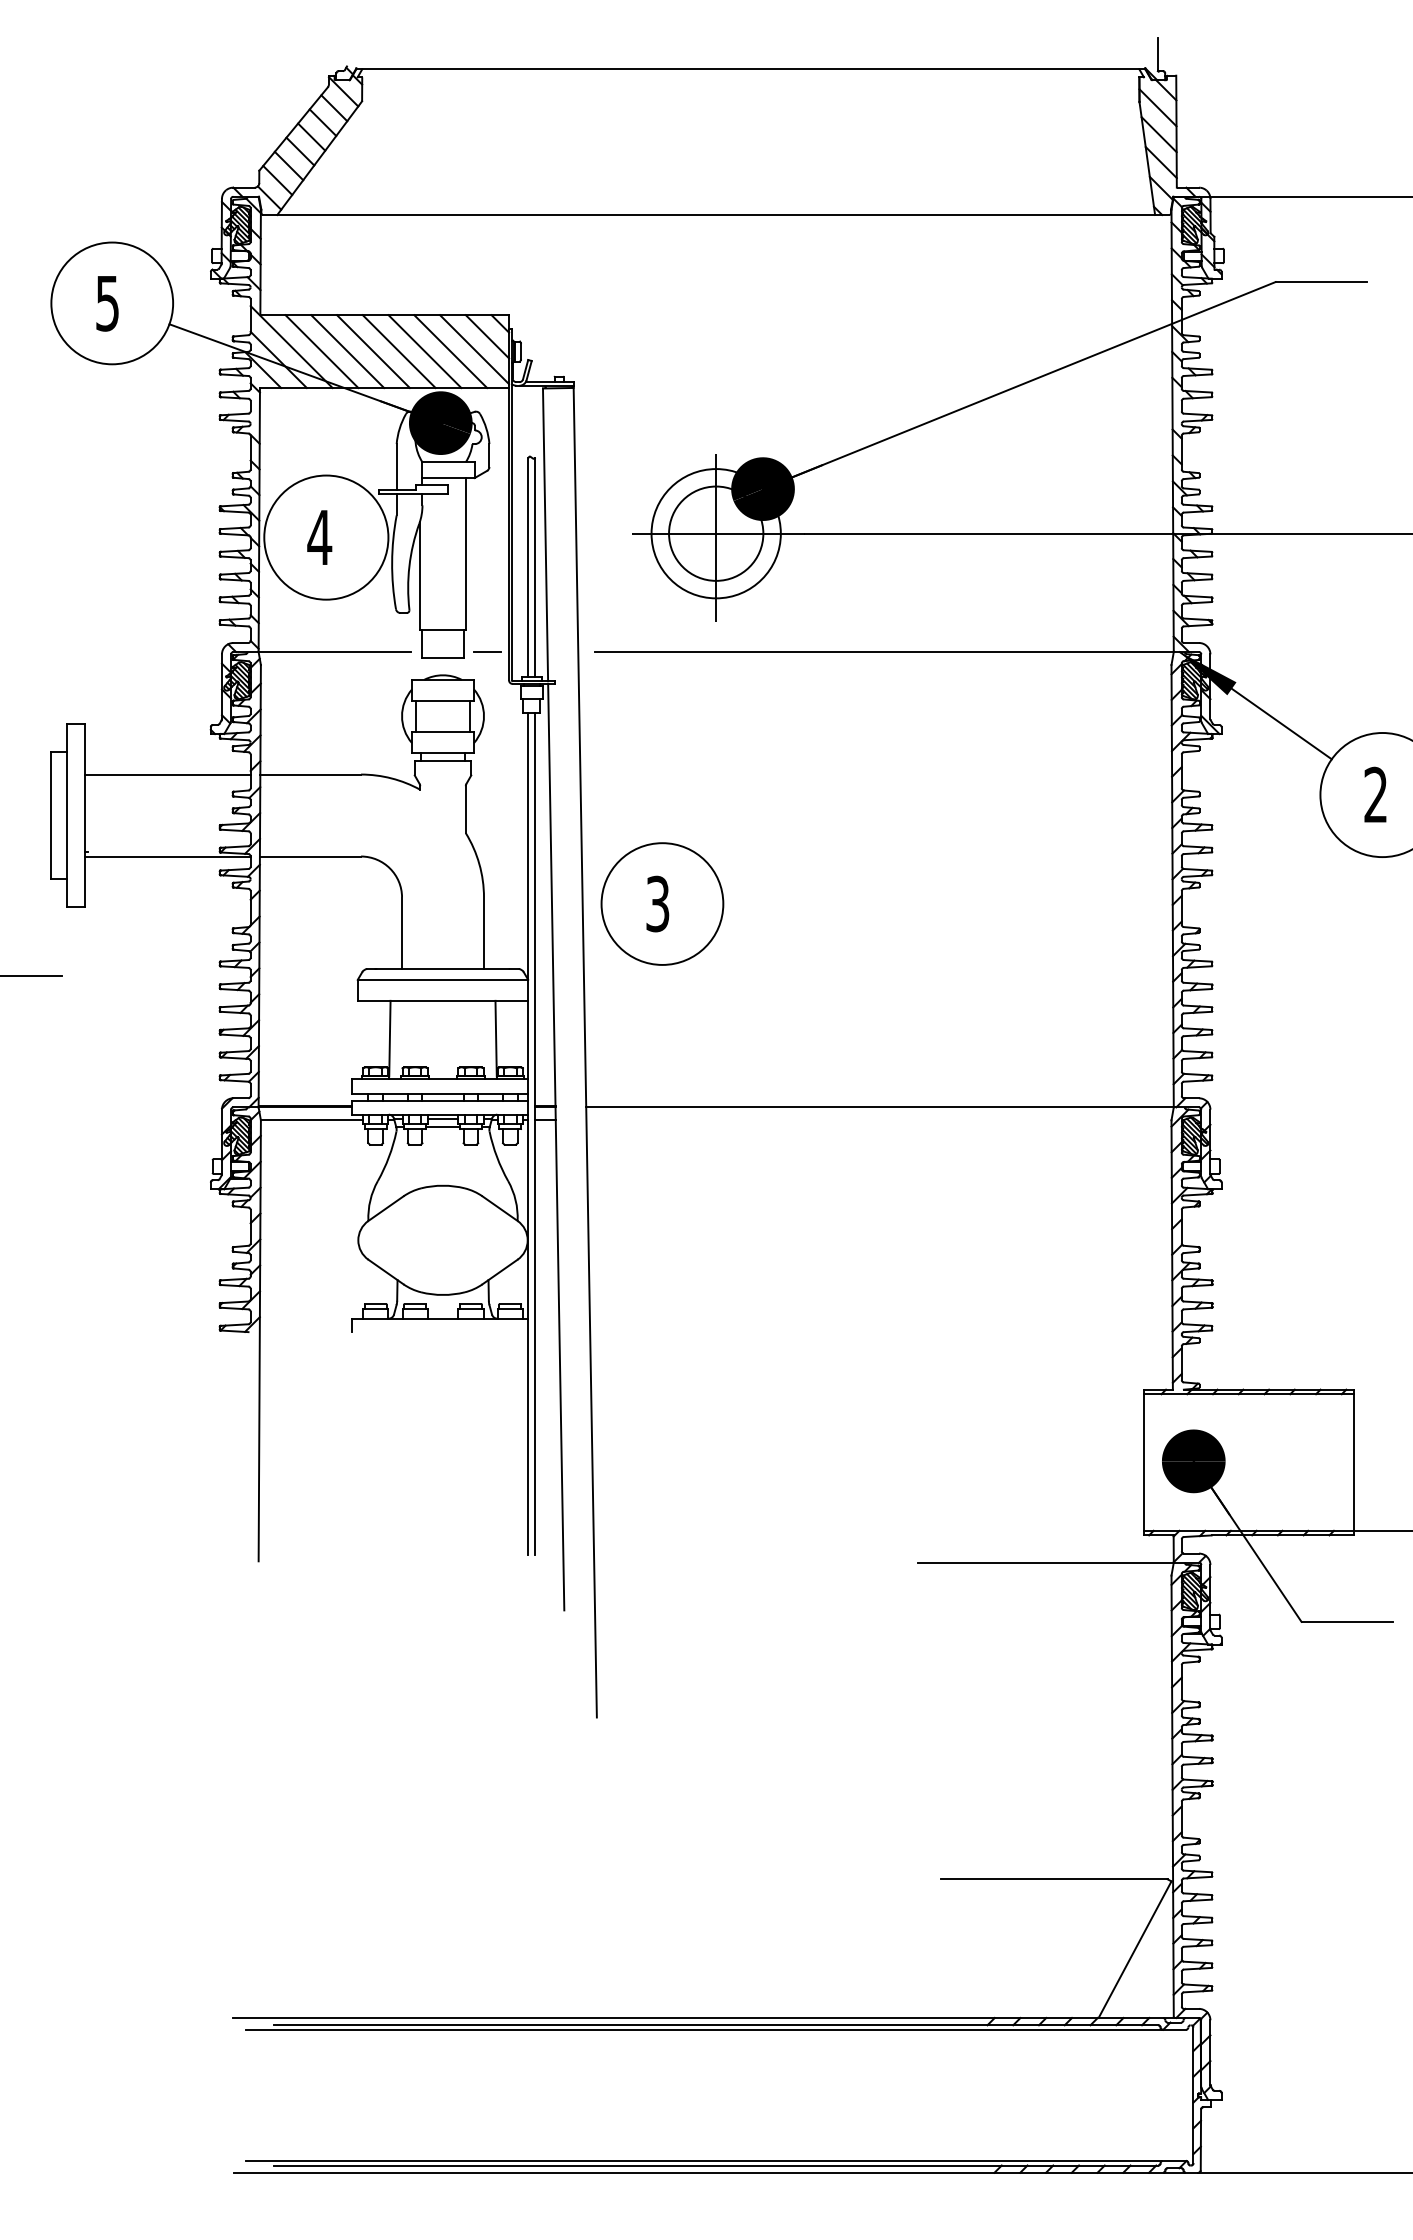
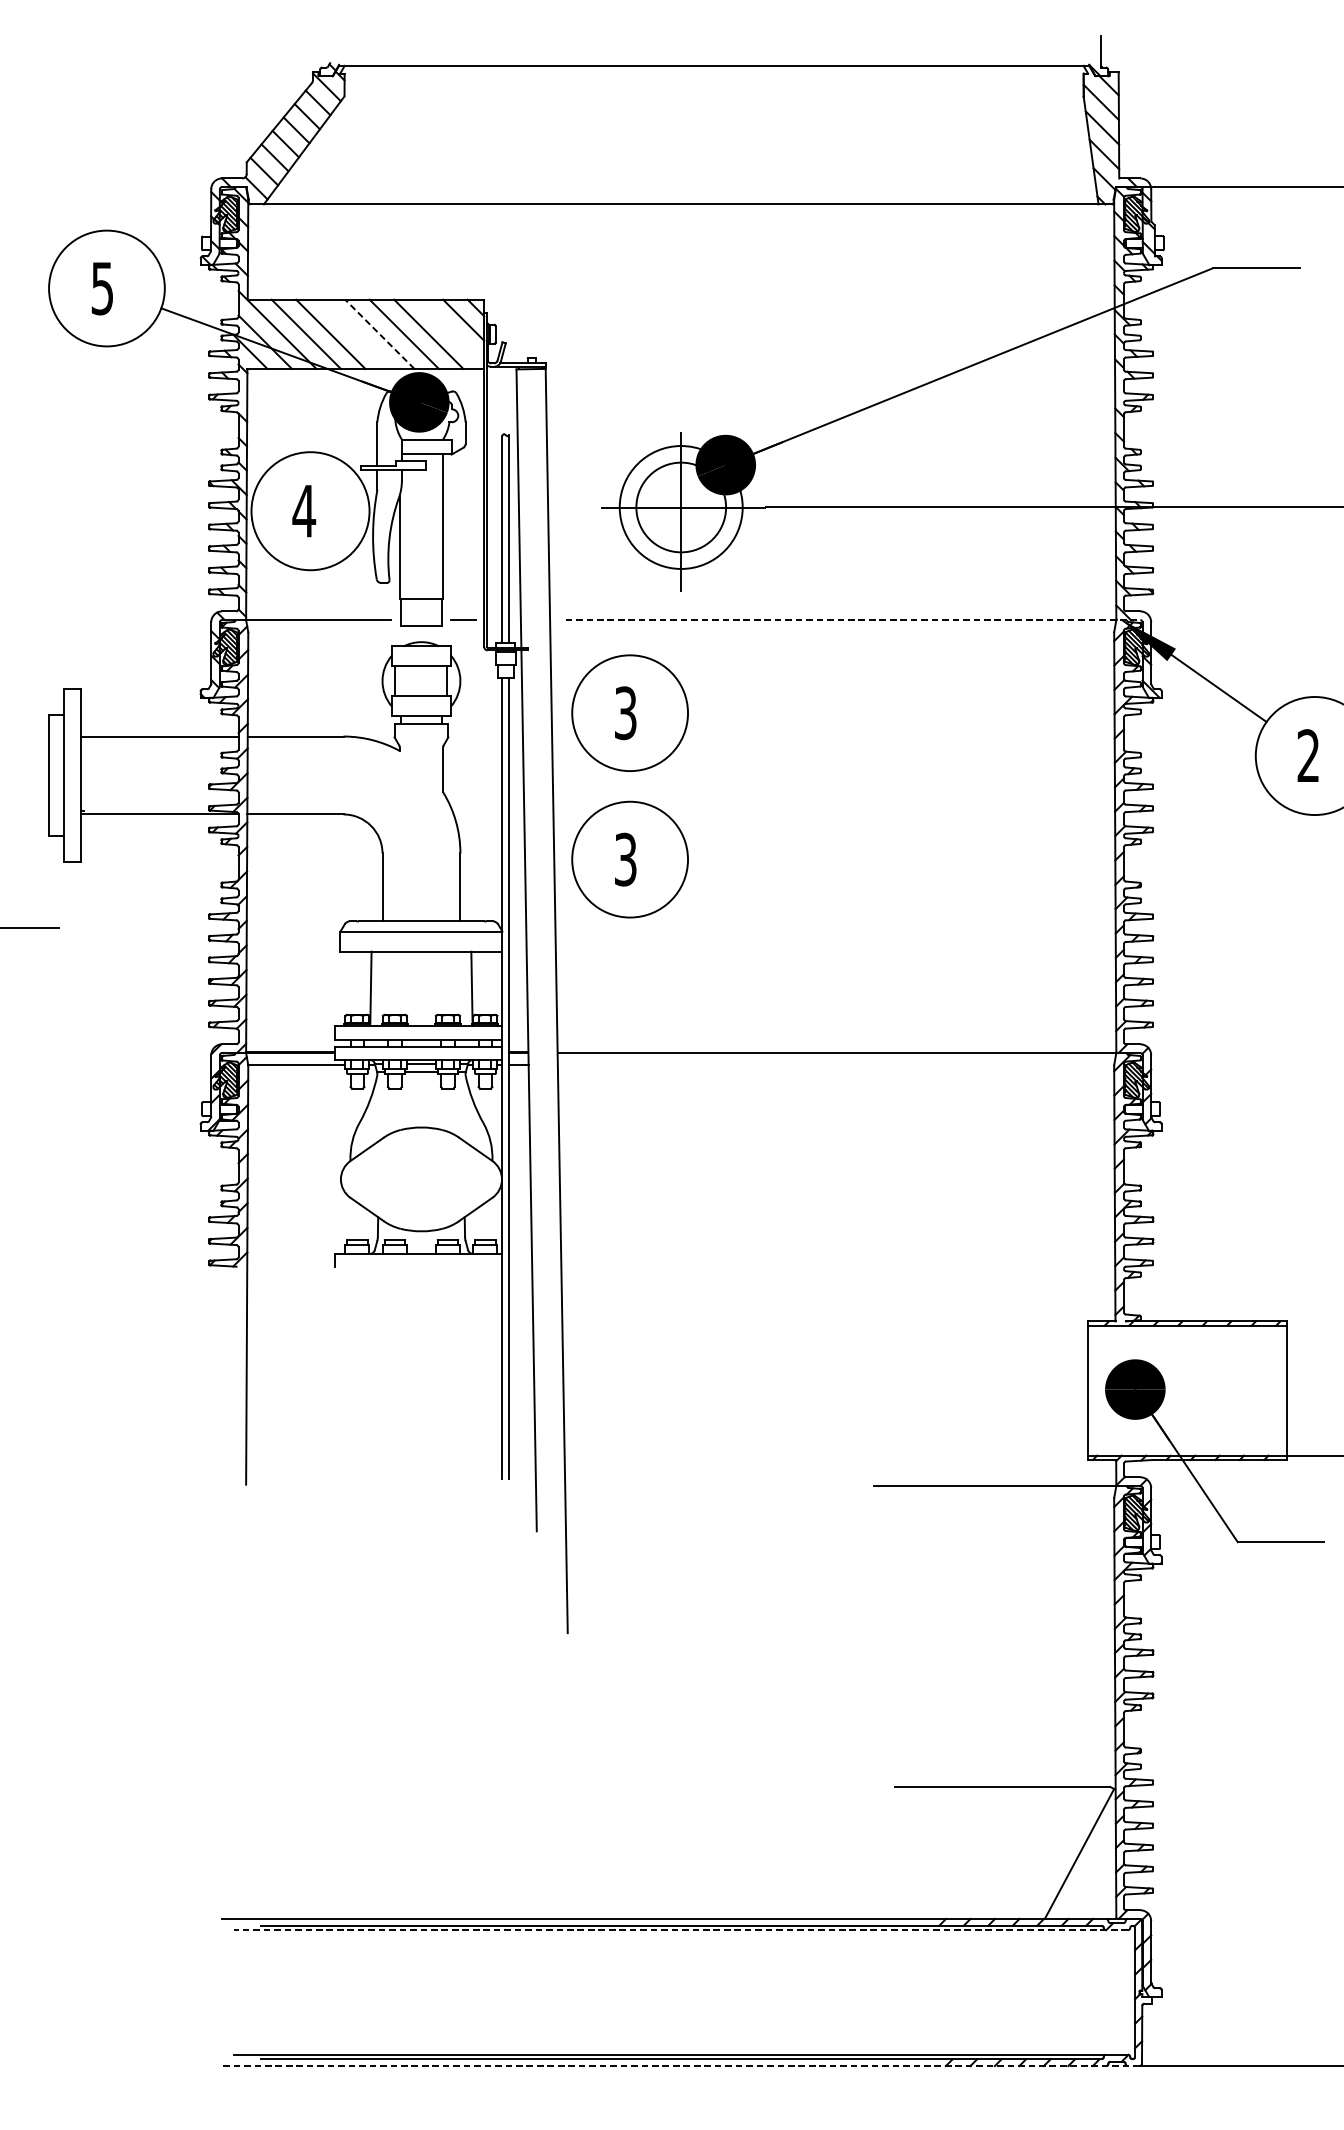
line: (474, 349) -> (451, 332), removed
line: (373, 351) -> (355, 334), removed
line: (399, 351) -> (380, 334), solid -> dashed
line: (897, 652) -> (853, 620), solid -> dashed
part: (662, 749) -> (630, 712), added
line: (716, 2029) -> (681, 1929), solid -> dashed
line: (715, 2172) -> (680, 2065), solid -> dashed

